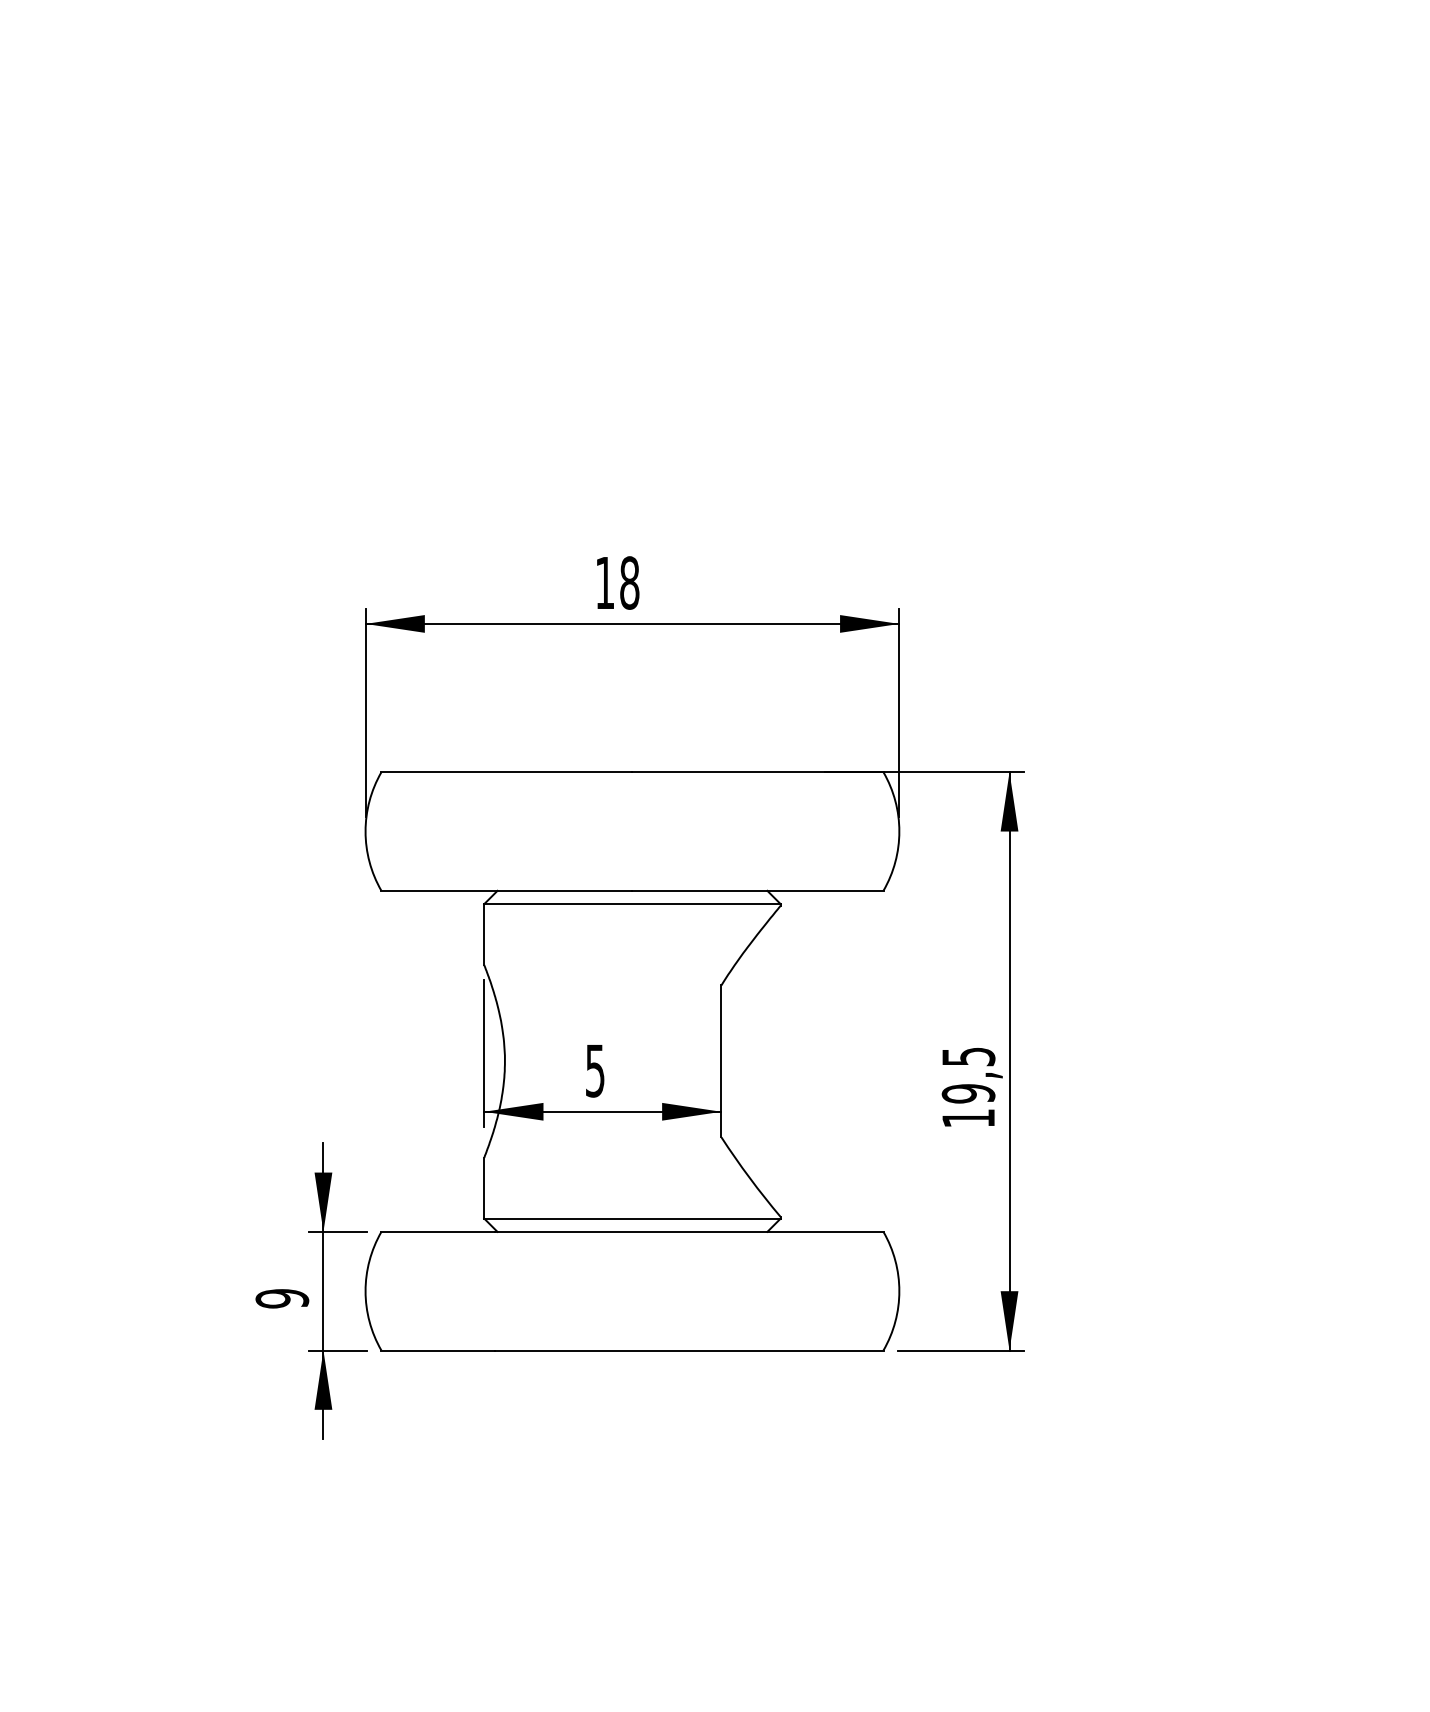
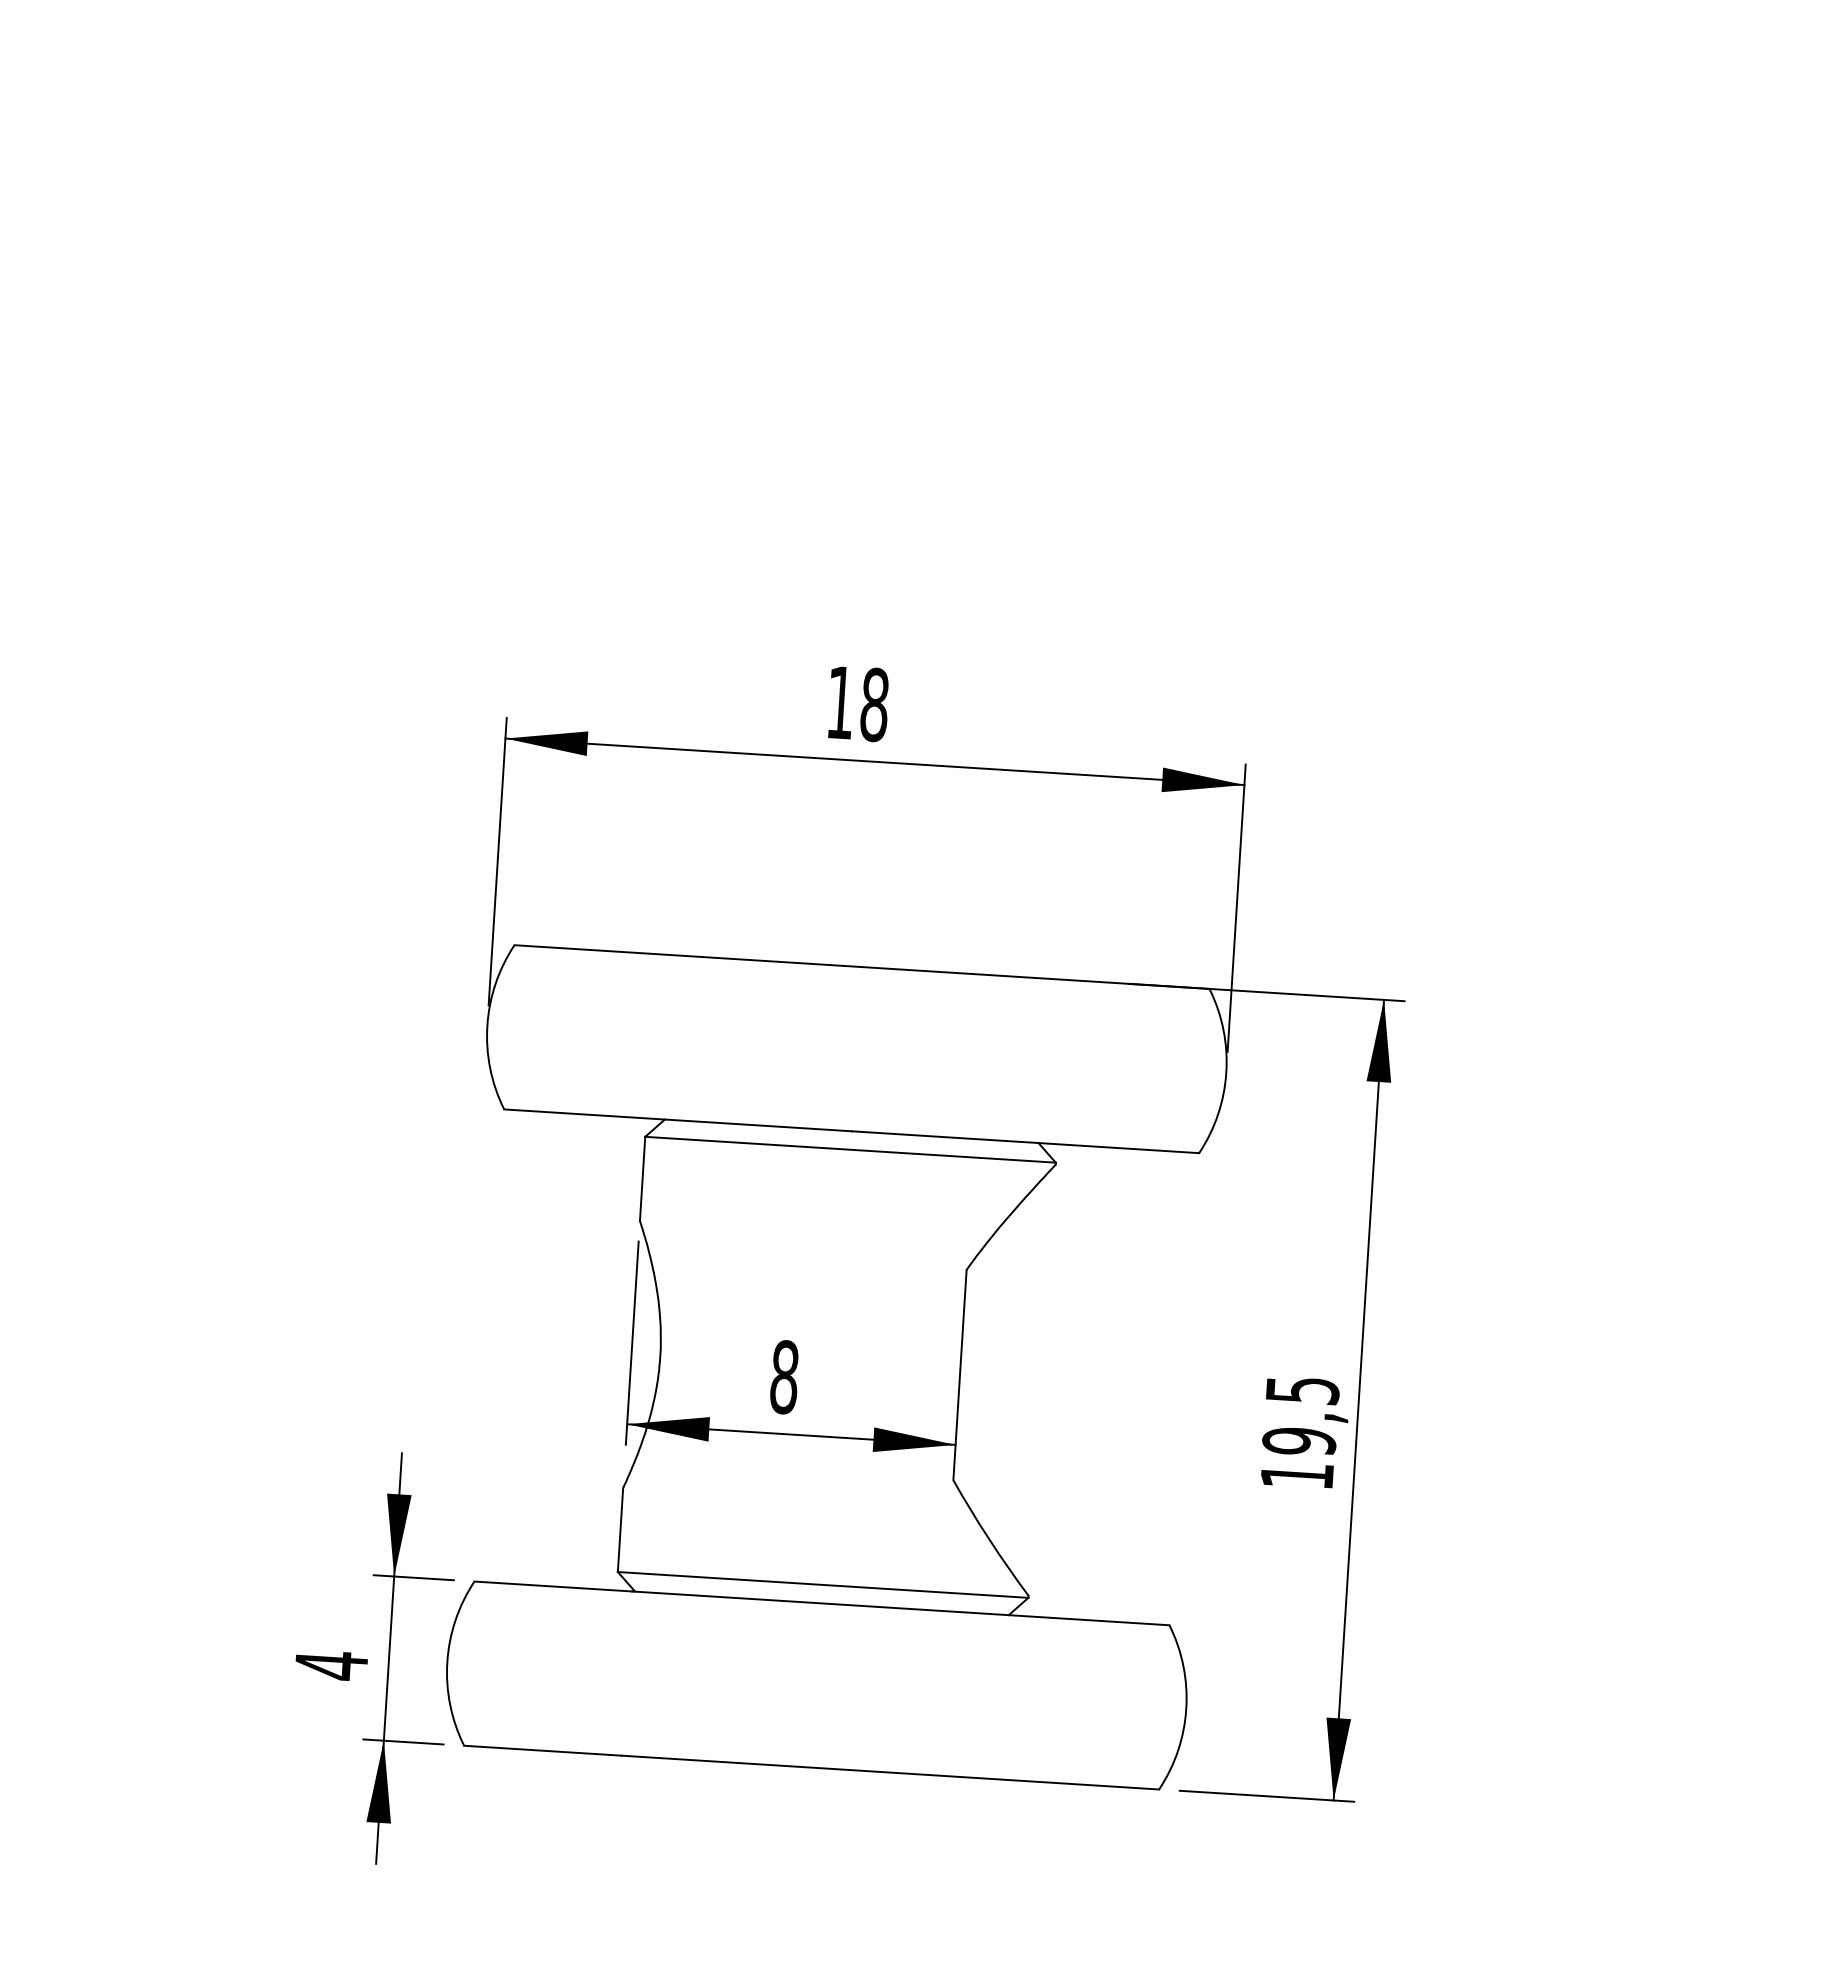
text: (594, 1070) -> (783, 1376), 5 -> 8
text: (282, 1298) -> (331, 1665), 9 -> 4

